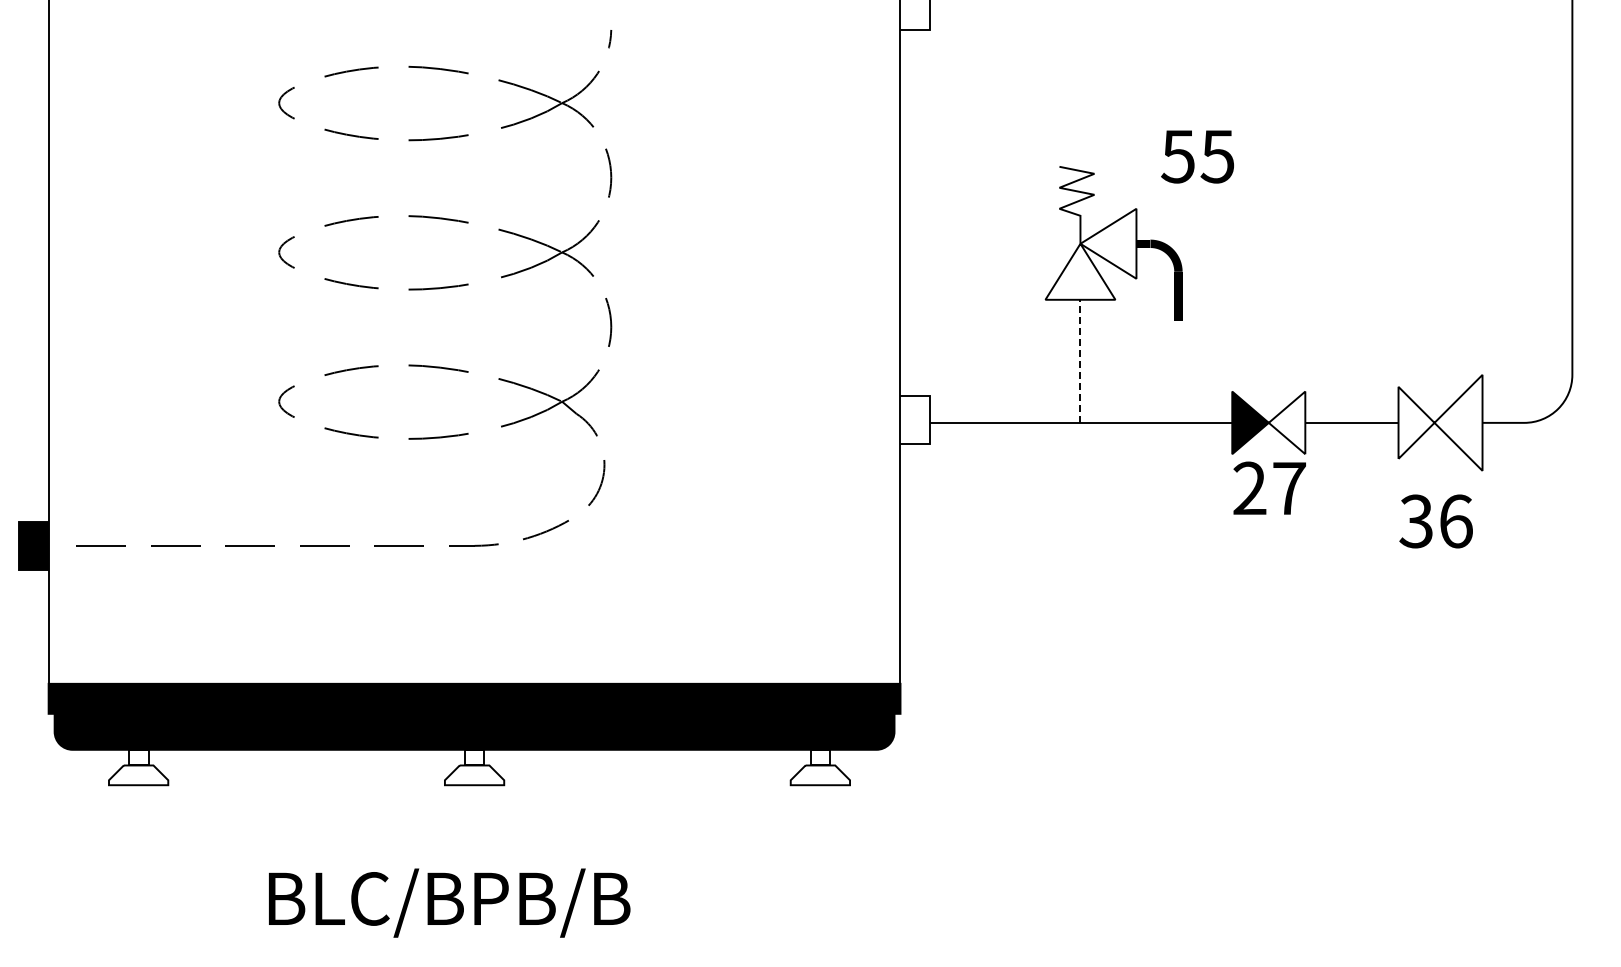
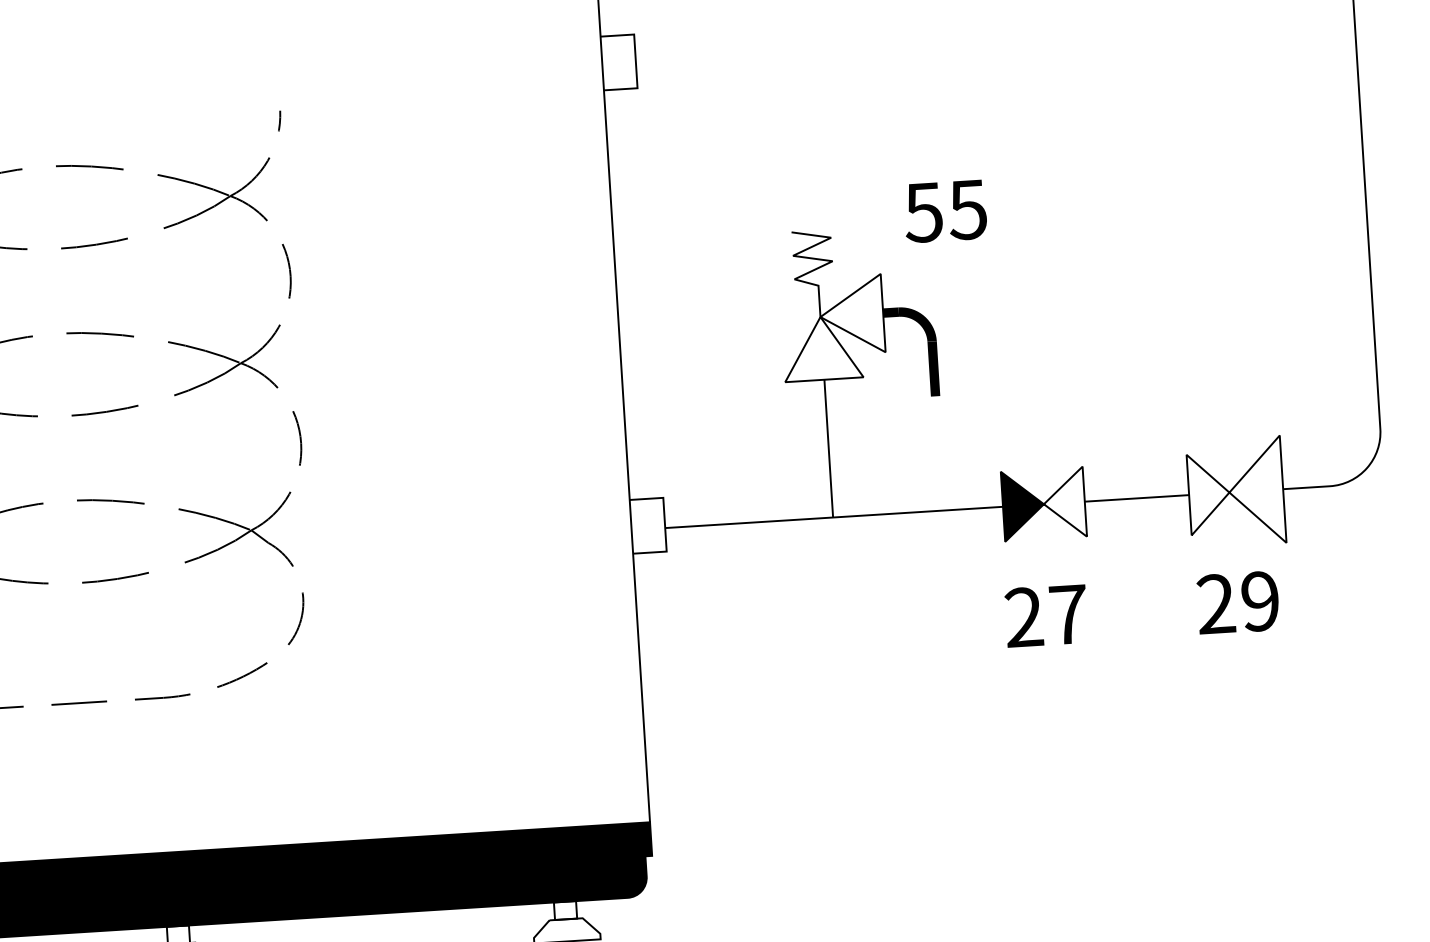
line: (1080, 361) -> (828, 448), dashed -> solid
text: (1269, 487) -> (1046, 614), moved
text: (1435, 521) -> (1237, 602), 36 -> 29

